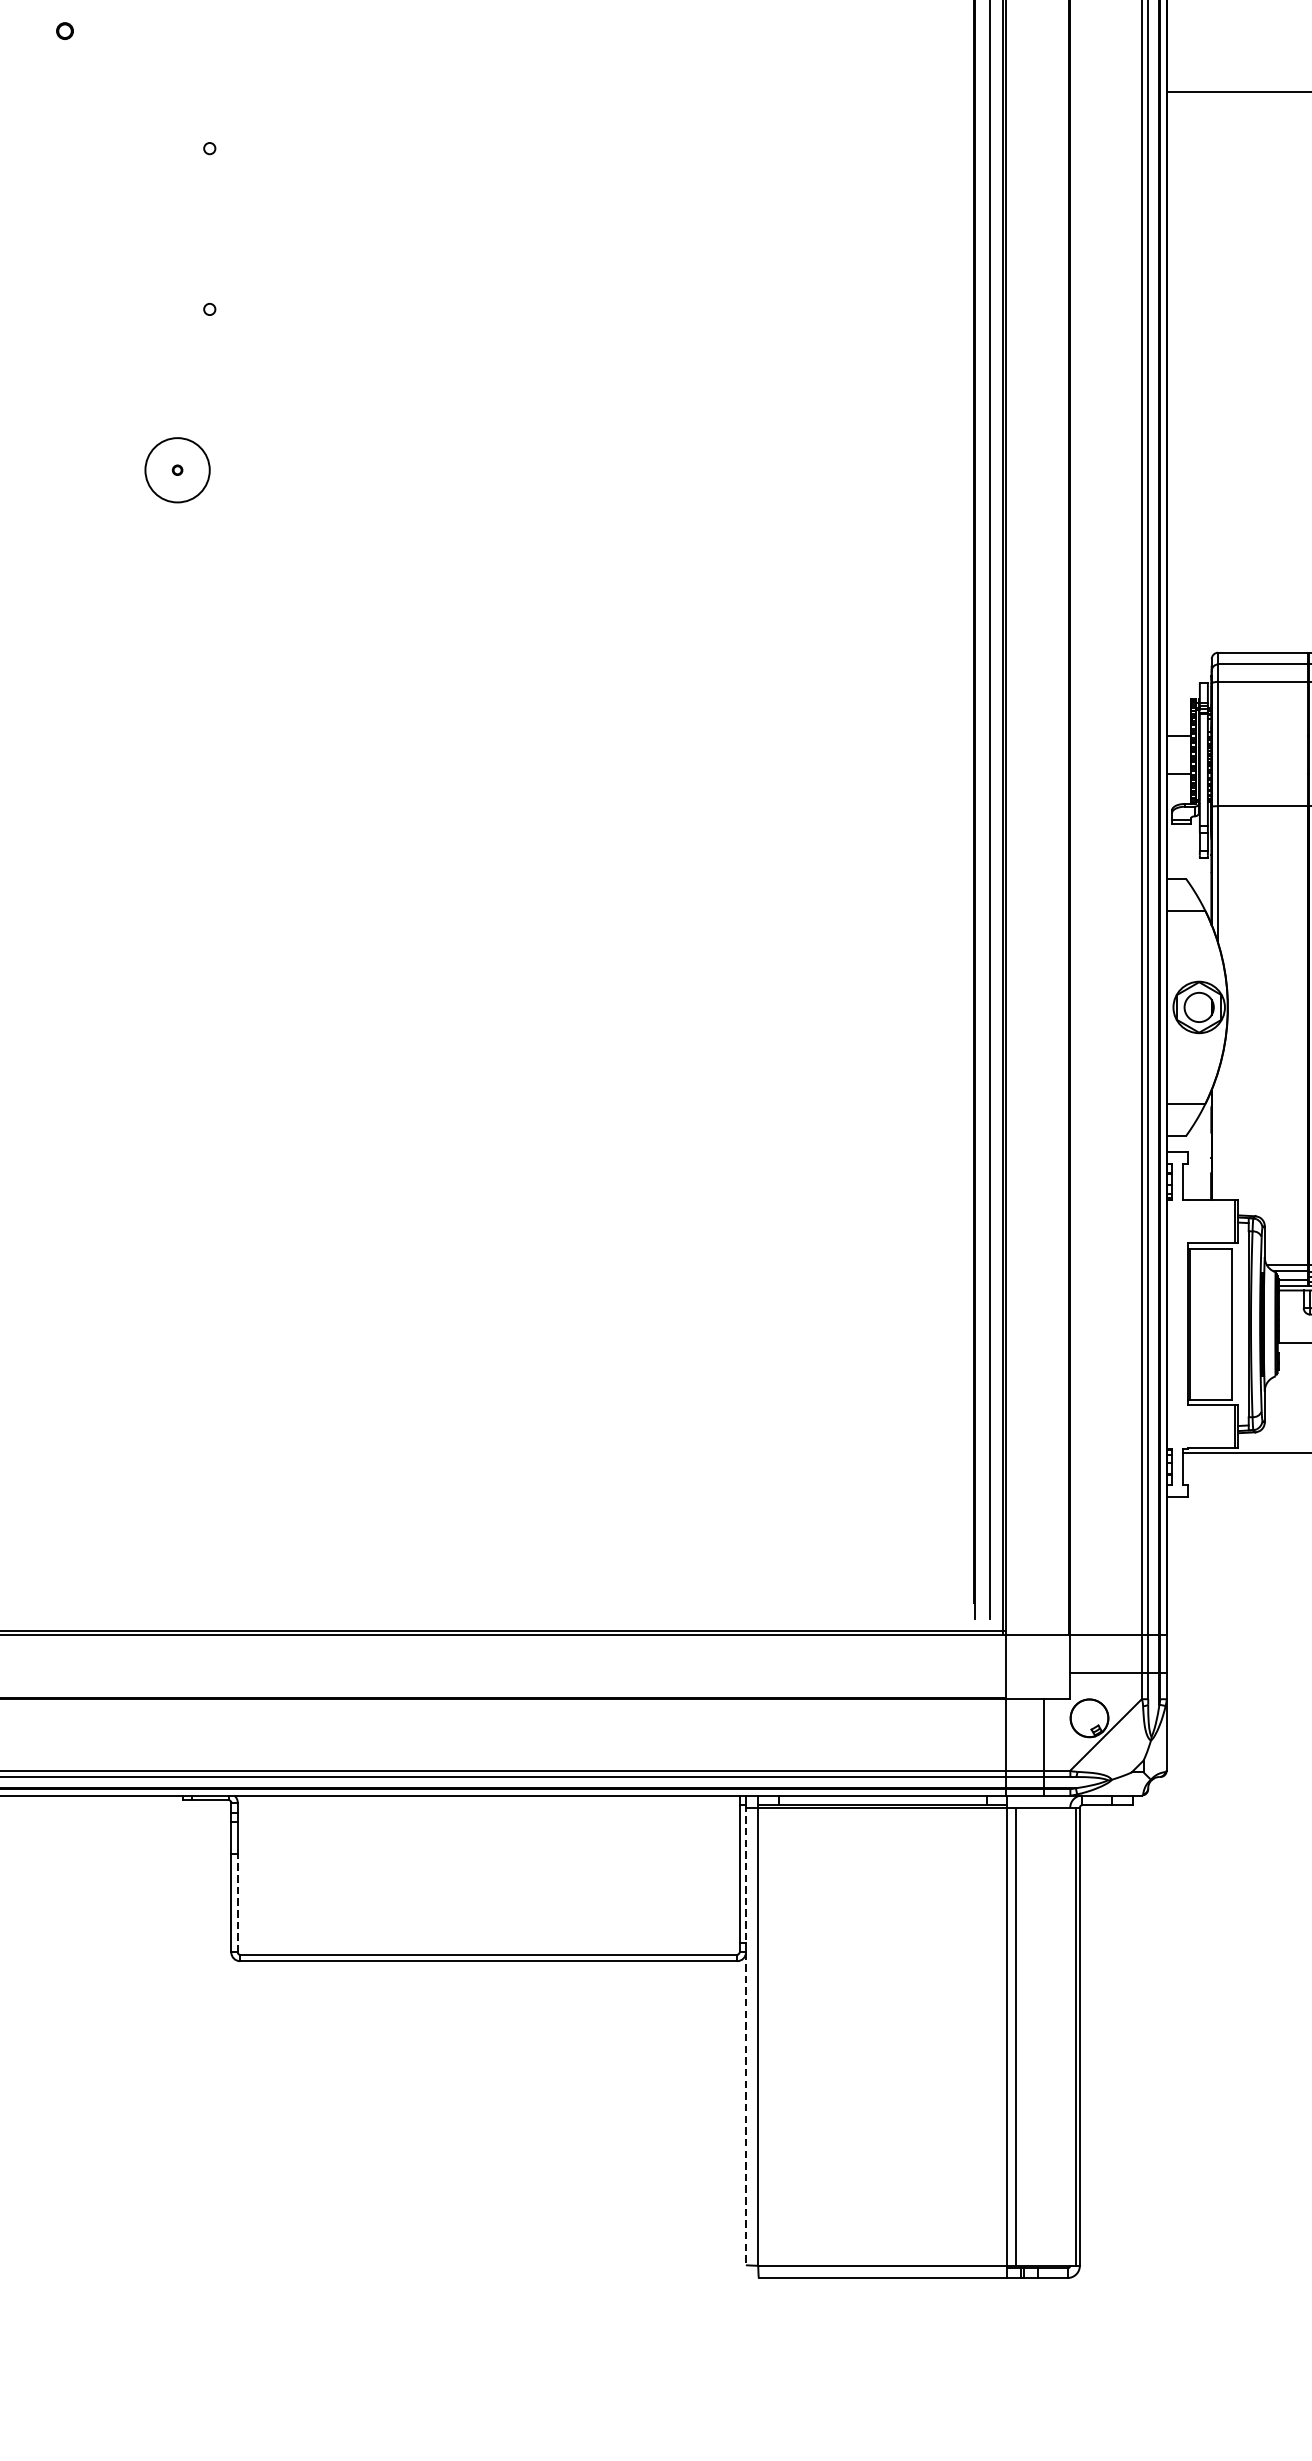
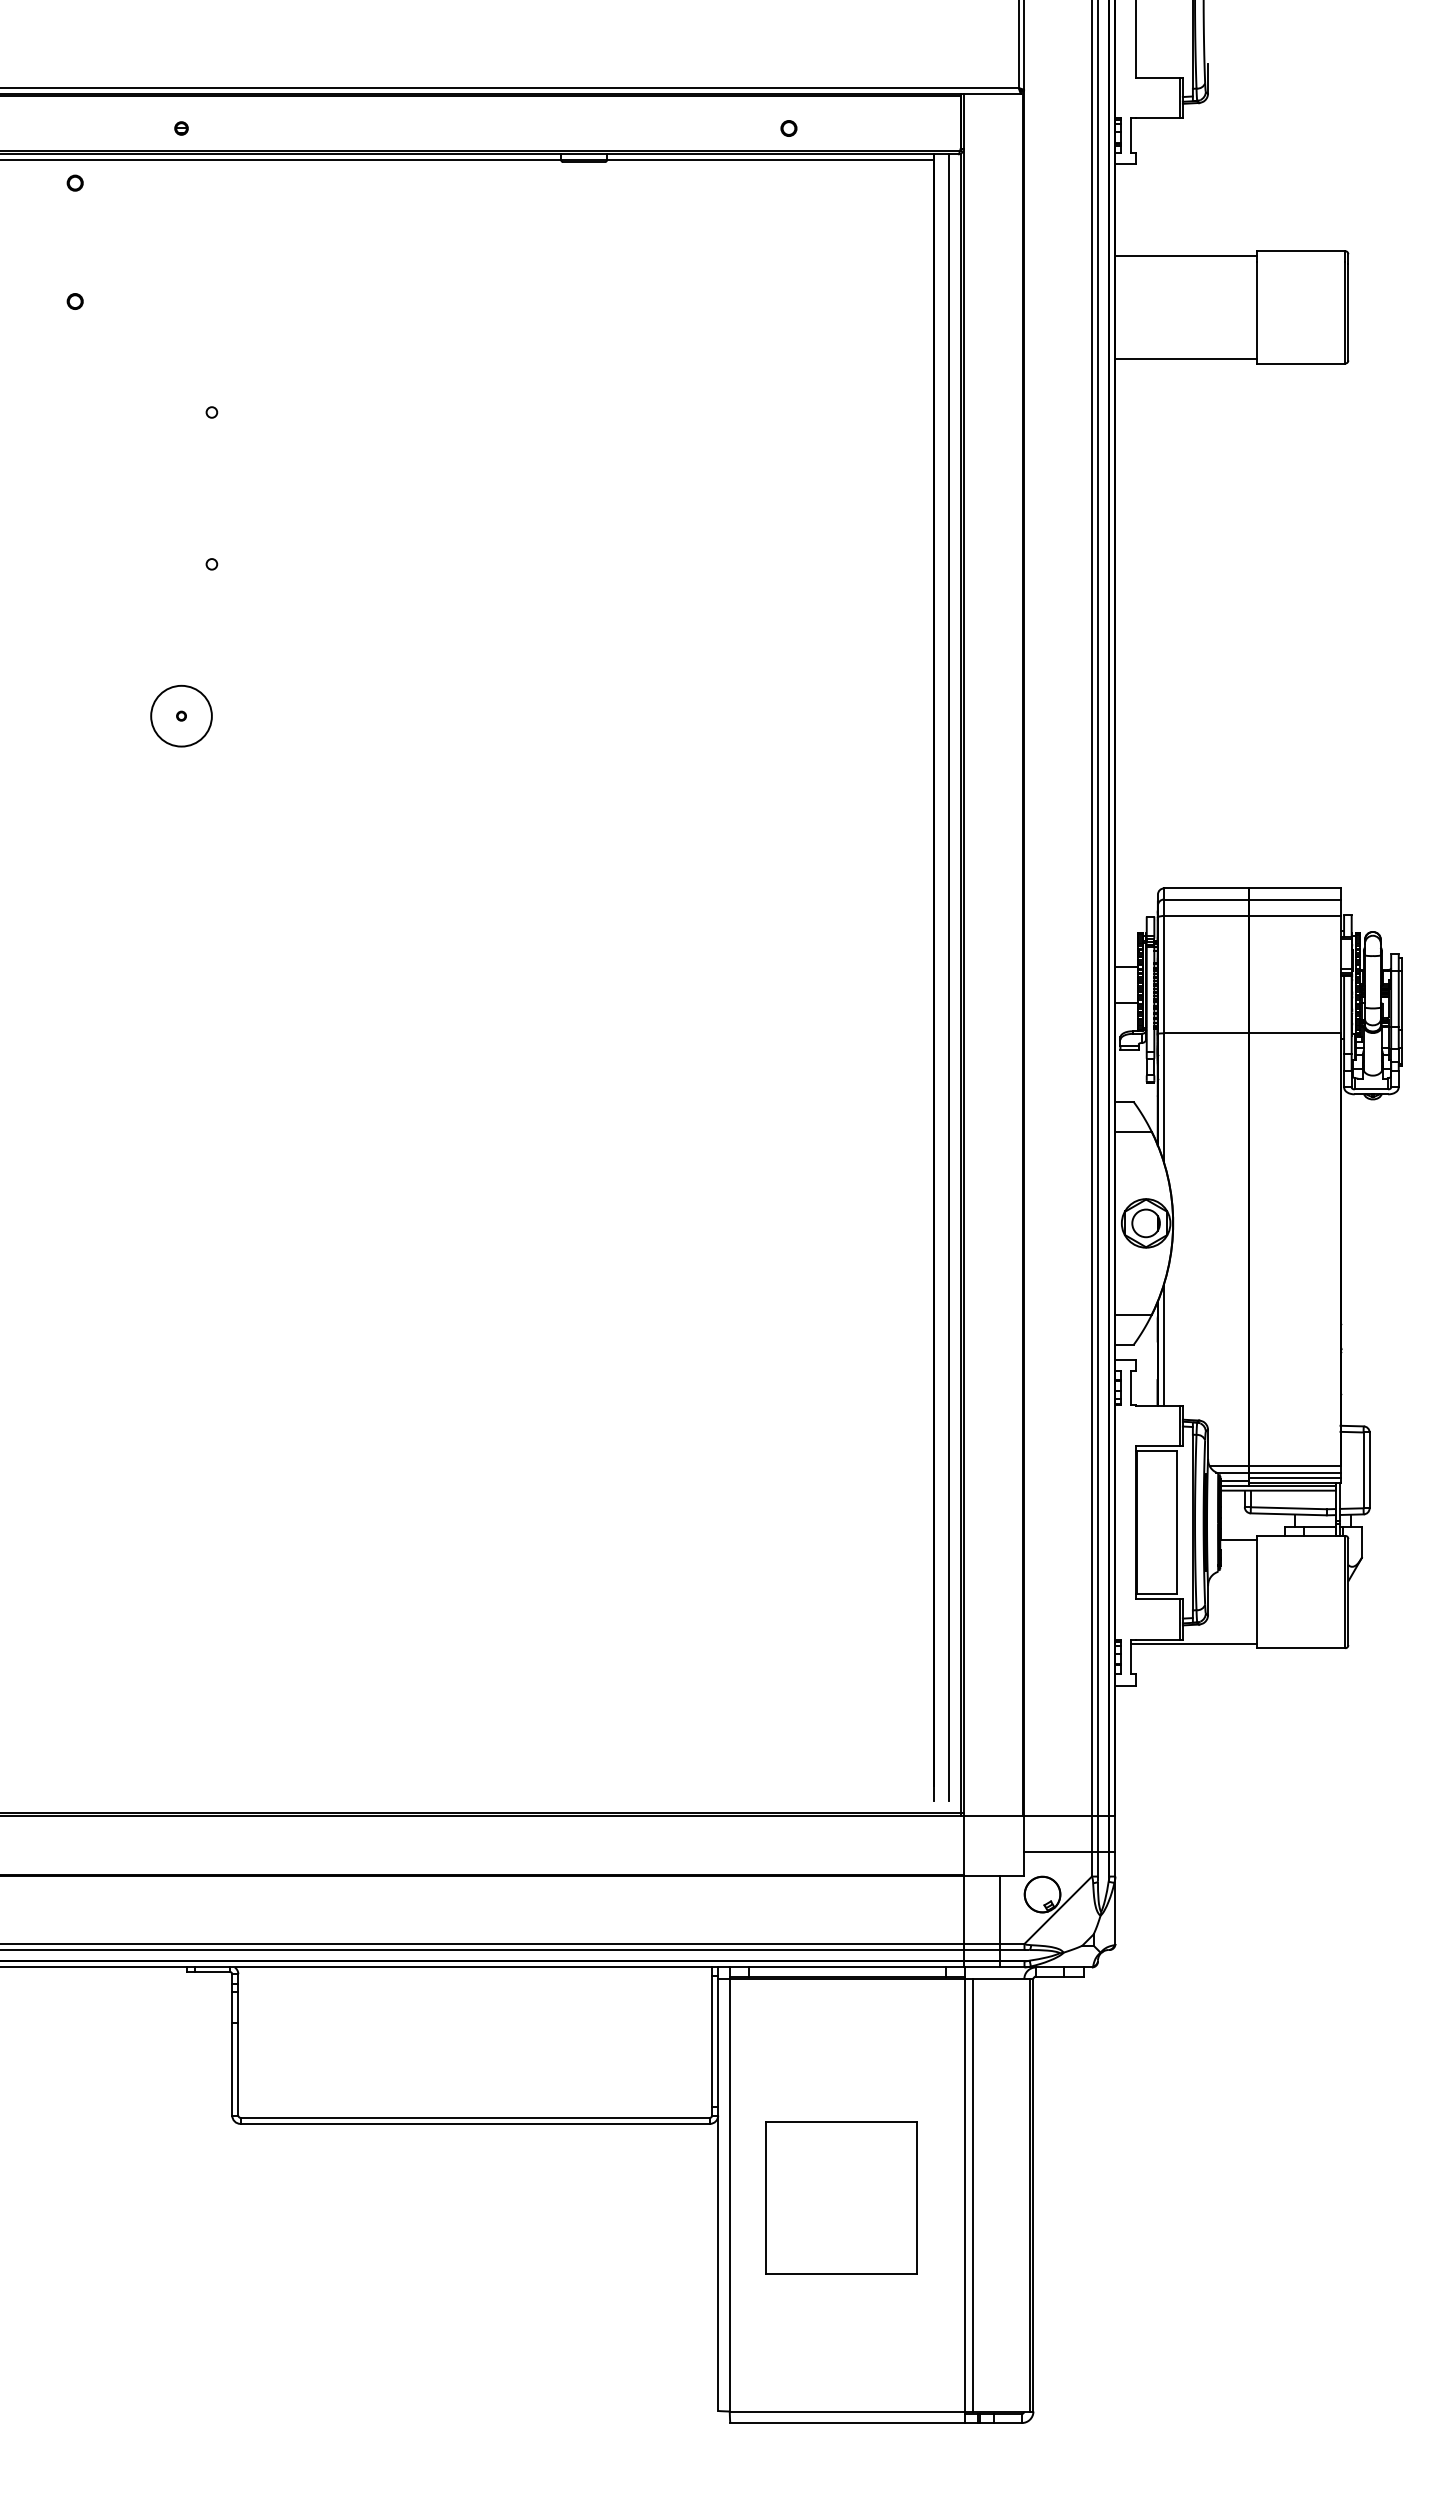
line: (1218, 1135) -> (1164, 1344), added
line: (746, 1874) -> (718, 2042), dashed -> solid
line: (237, 1902) -> (238, 2068), dashed -> solid
part: (876, 2039) -> (841, 2197), added
line: (746, 2109) -> (718, 2263), dashed -> solid

